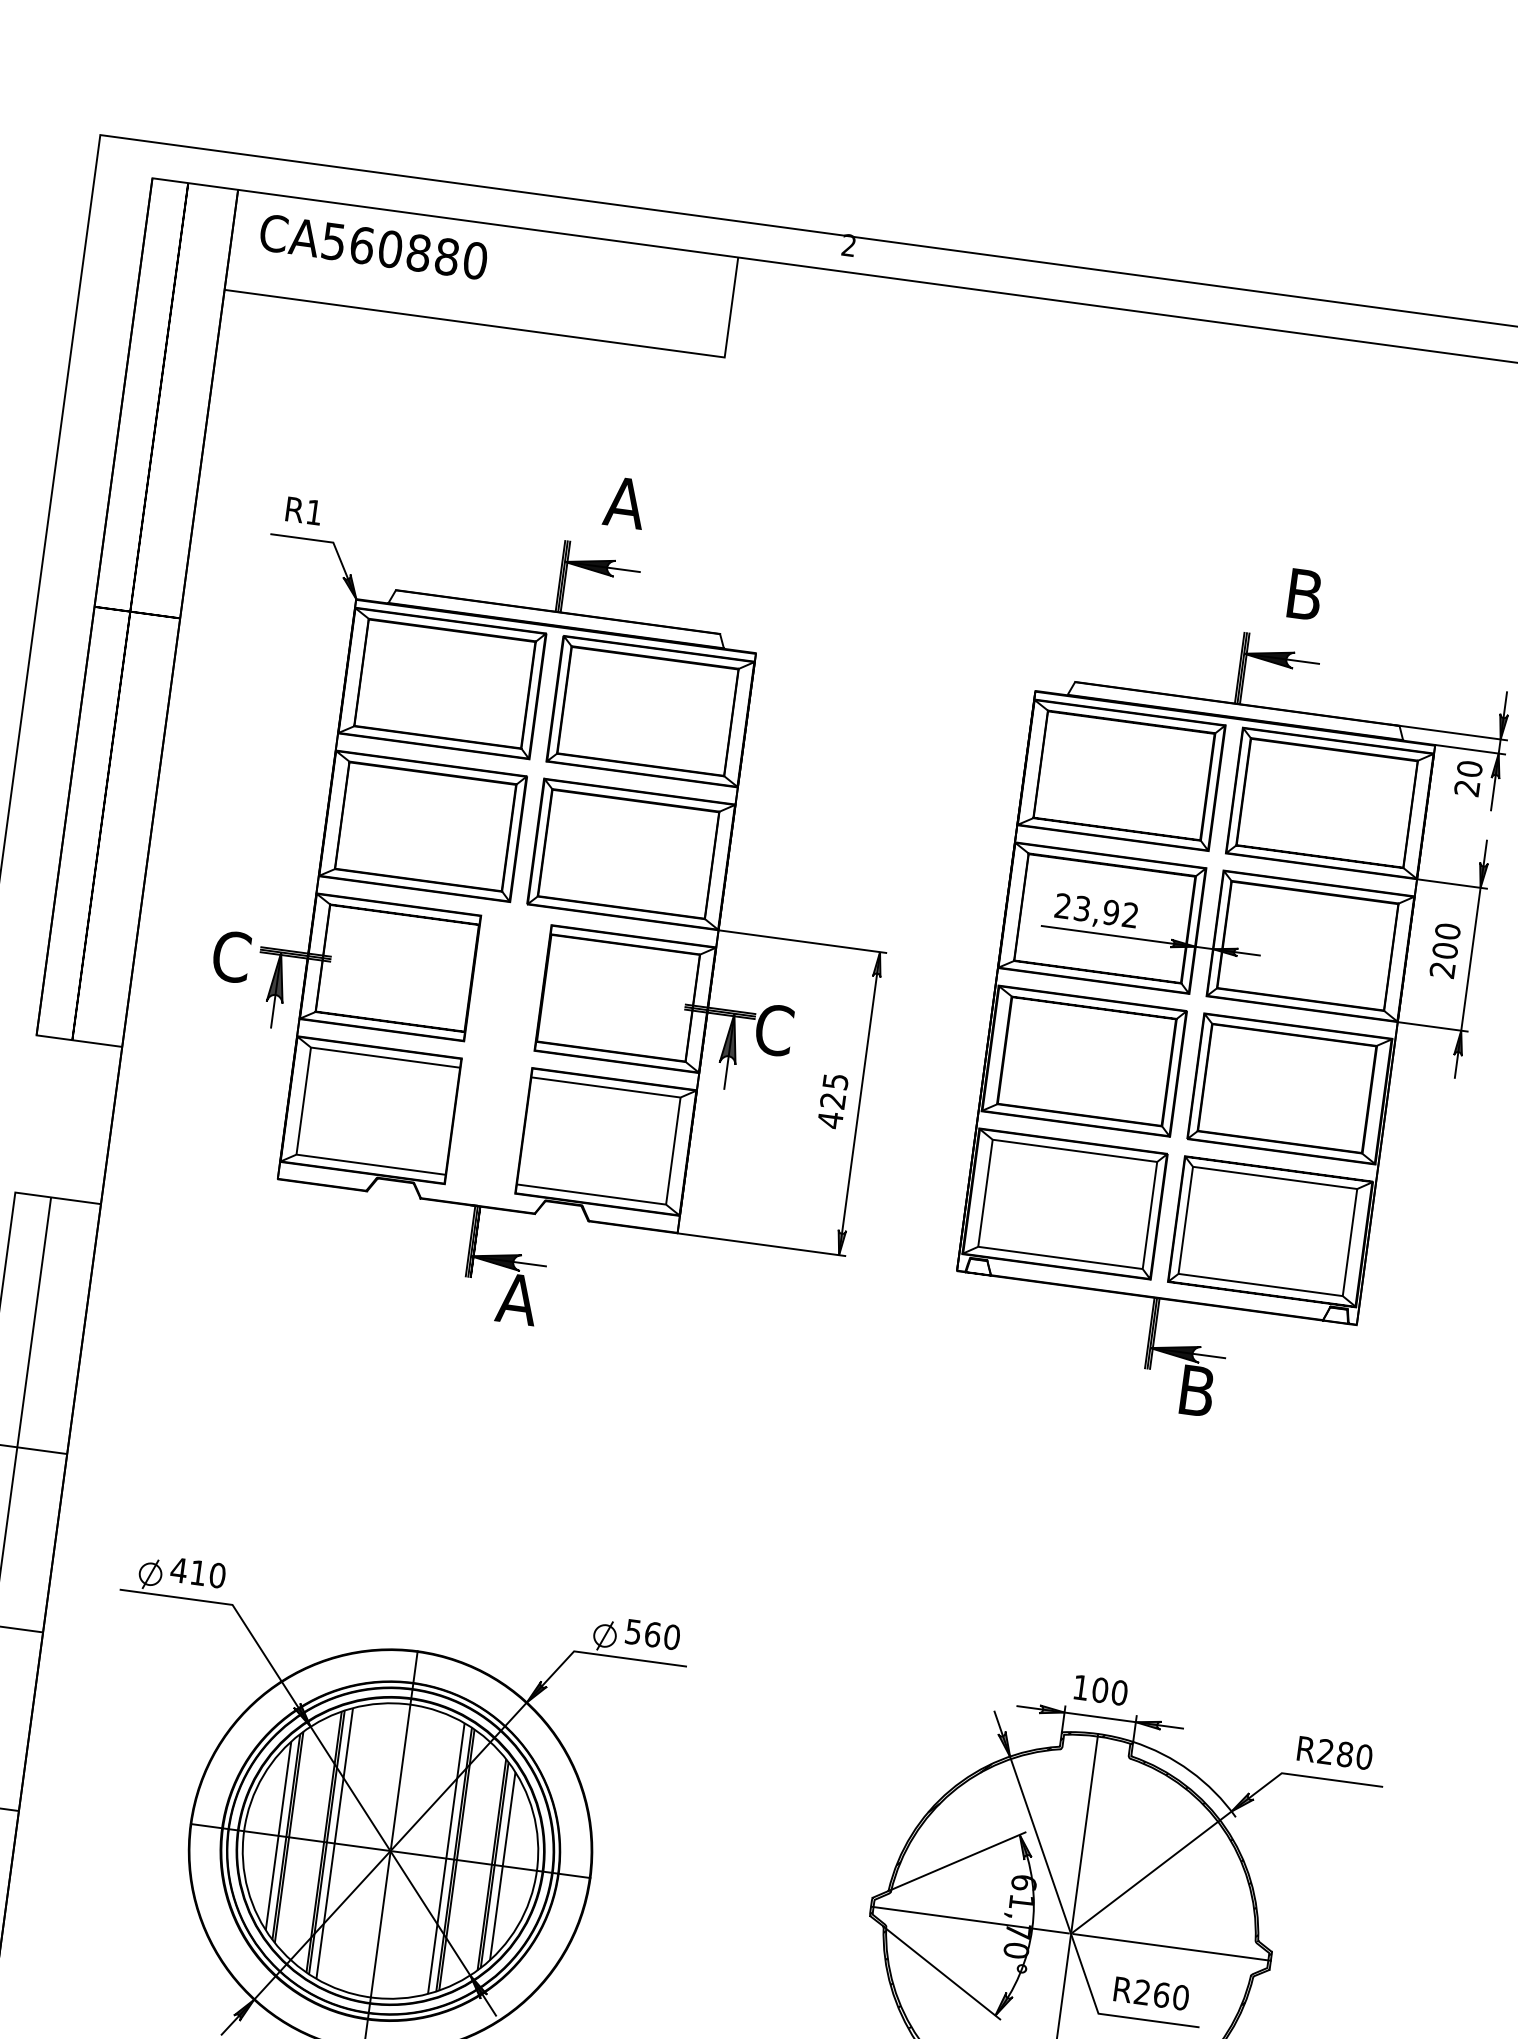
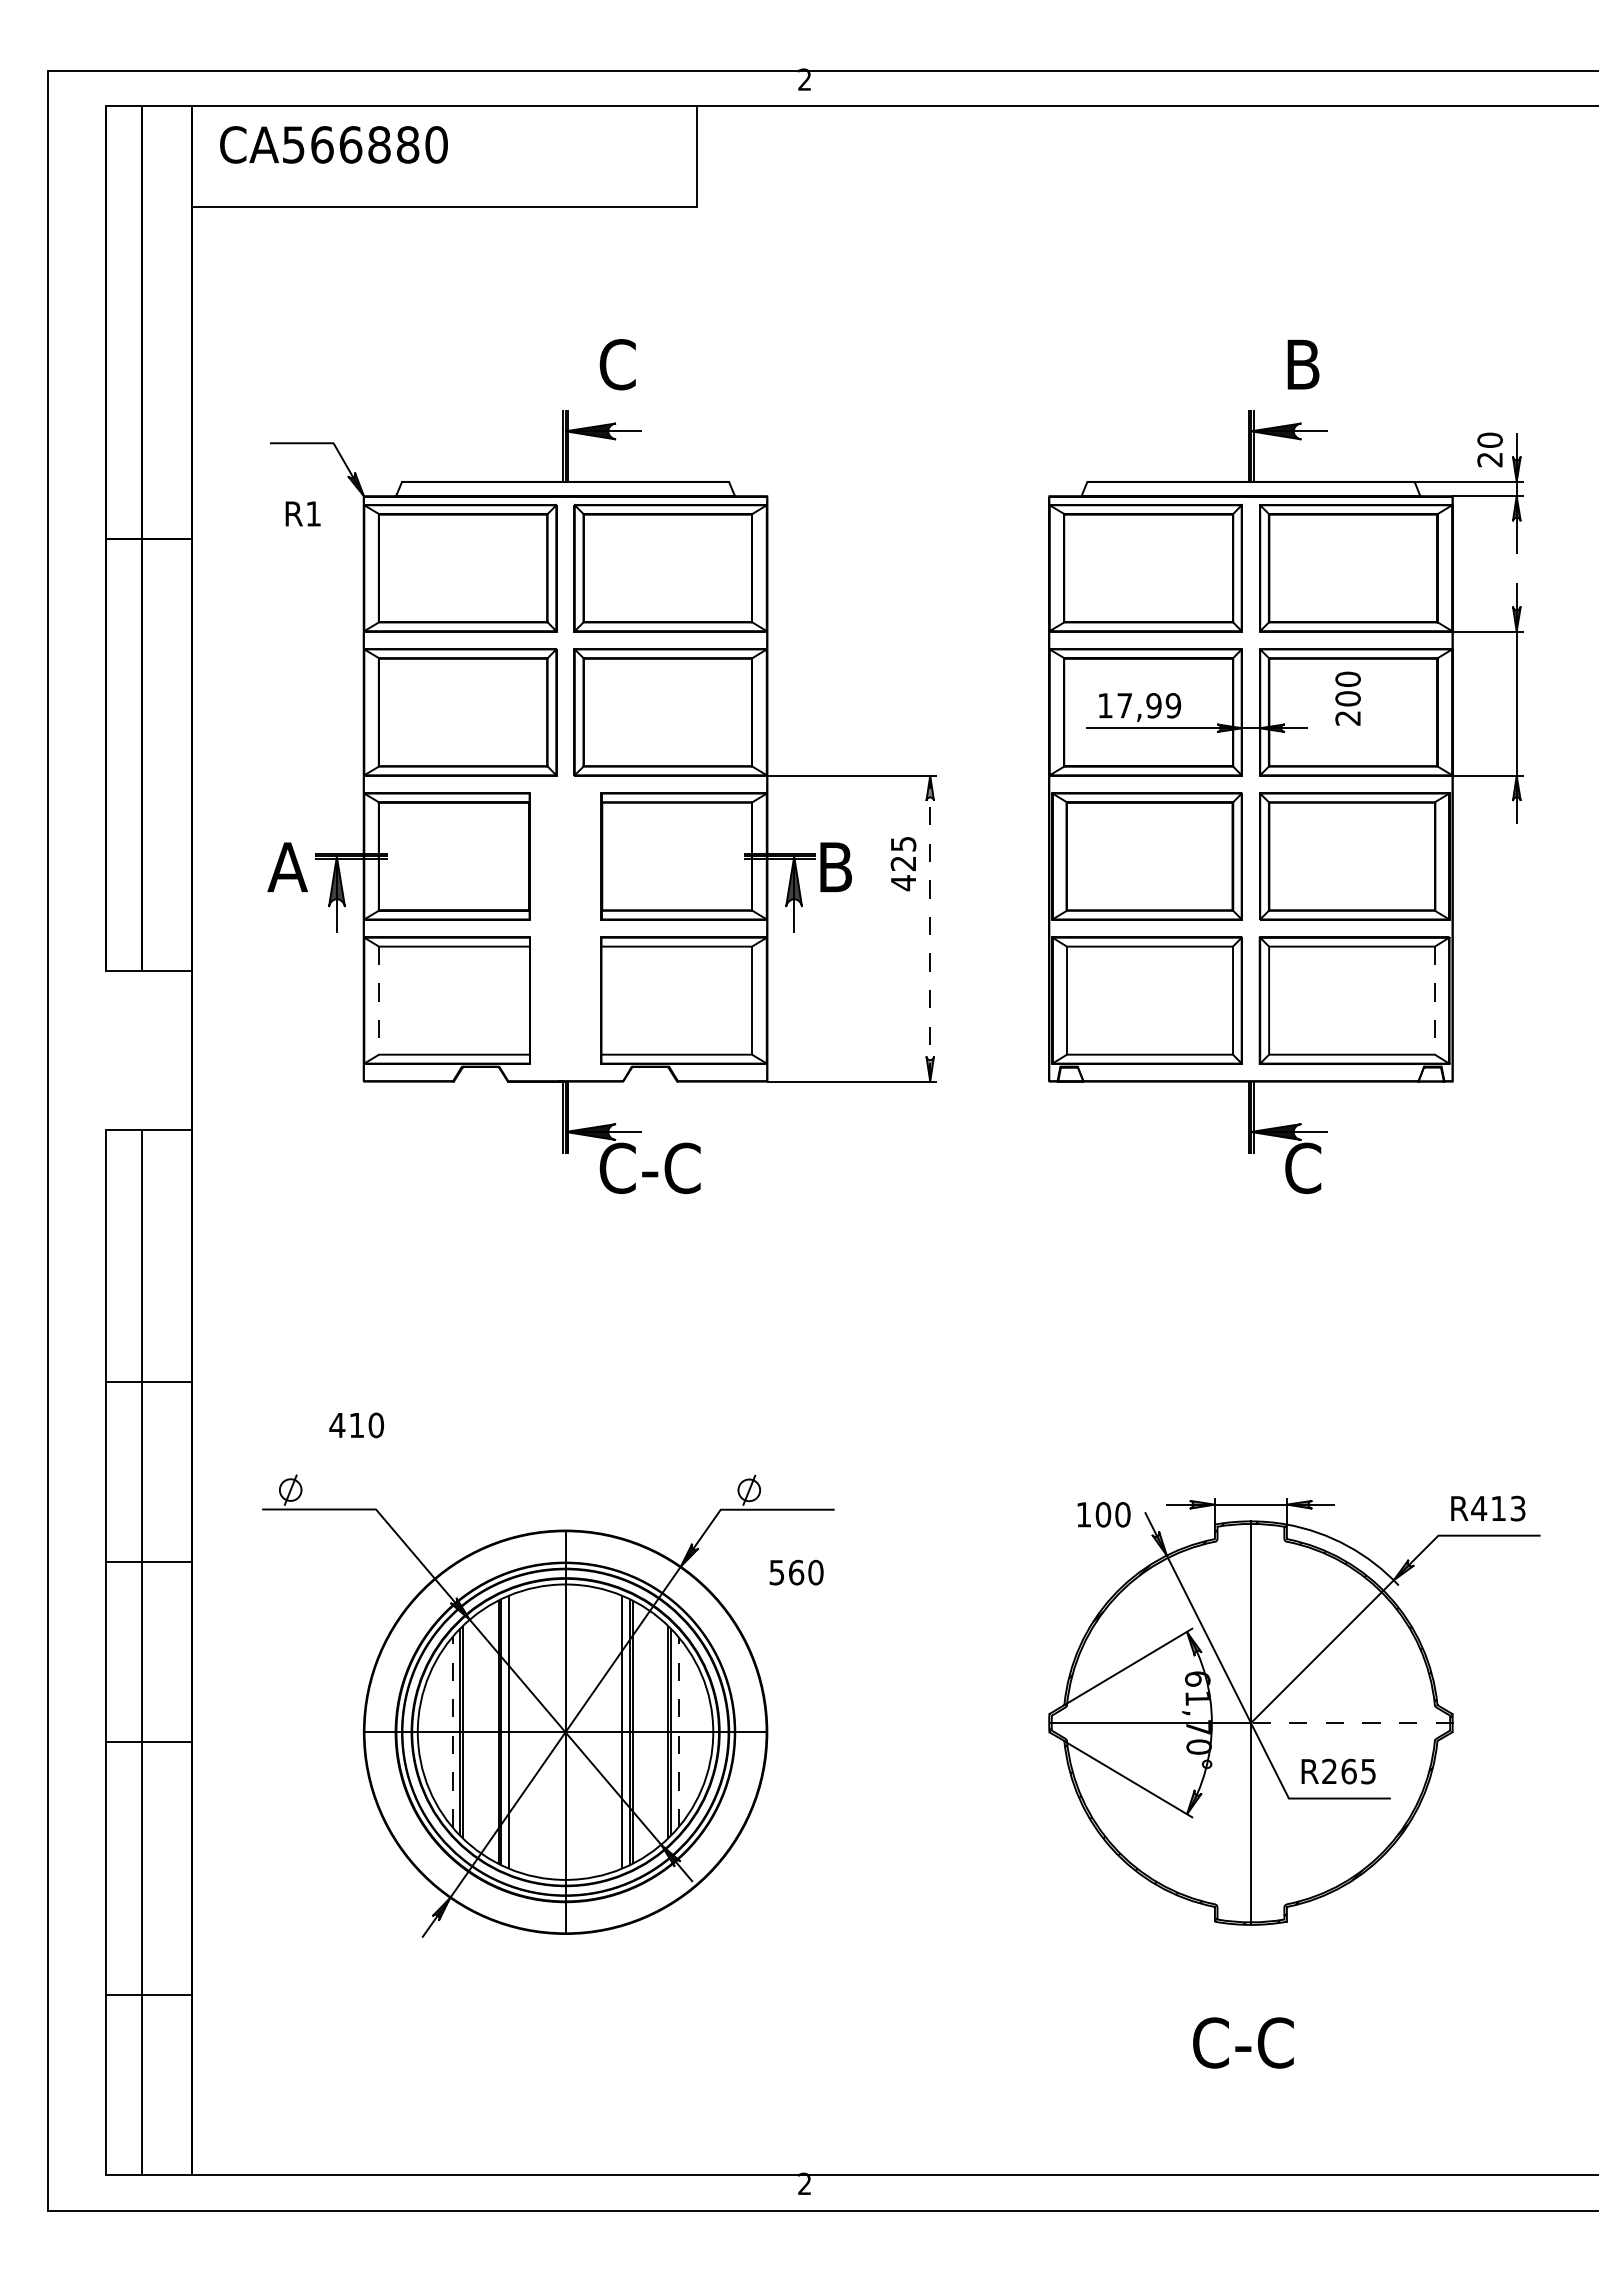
text: (390, 248) -> (350, 144), CA560880 -> CA566880
text: (625, 502) -> (617, 364), A -> C
text: (303, 510) -> (302, 513), moved
text: (1467, 778) -> (1489, 449), moved
text: (1096, 910) -> (1139, 705), 23,92 -> 17,99
text: (1444, 950) -> (1347, 698), moved
text: (230, 955) -> (287, 866), C -> A
text: (774, 1029) -> (835, 866), C -> B
line: (304, 1101) -> (379, 1001), solid -> dashed
text: (832, 1101) -> (903, 864), moved
line: (859, 1103) -> (930, 928), solid -> dashed
line: (1349, 1243) -> (1434, 1001), solid -> dashed
text: (548, 1303) -> (648, 1168), A -> C-C
text: (1197, 1391) -> (1303, 1168), B -> C
text: (197, 1573) -> (356, 1425), moved
text: (652, 1634) -> (796, 1572), moved
text: (1100, 1690) -> (1103, 1514), moved
text: (1345, 1754) -> (1498, 1508), R280 -> R413
line: (278, 1836) -> (452, 1732), solid -> dashed
line: (502, 1866) -> (678, 1732), solid -> dashed
line: (1172, 1946) -> (1353, 1722), solid -> dashed
text: (1180, 1997) -> (1368, 1771), R260 -> R265

